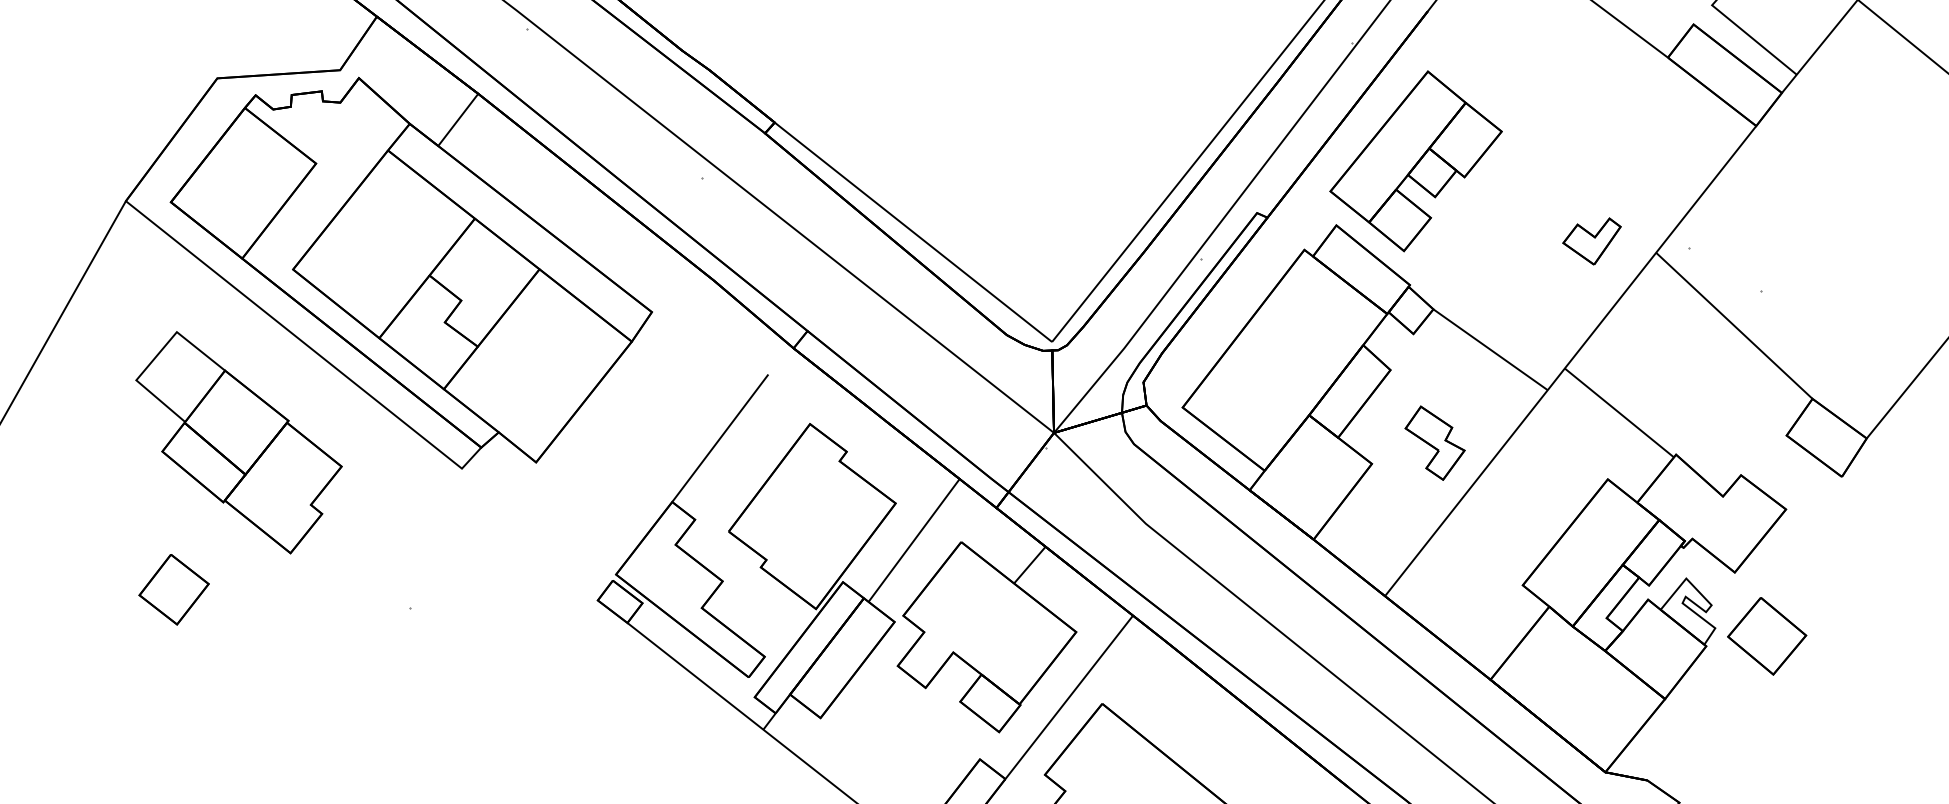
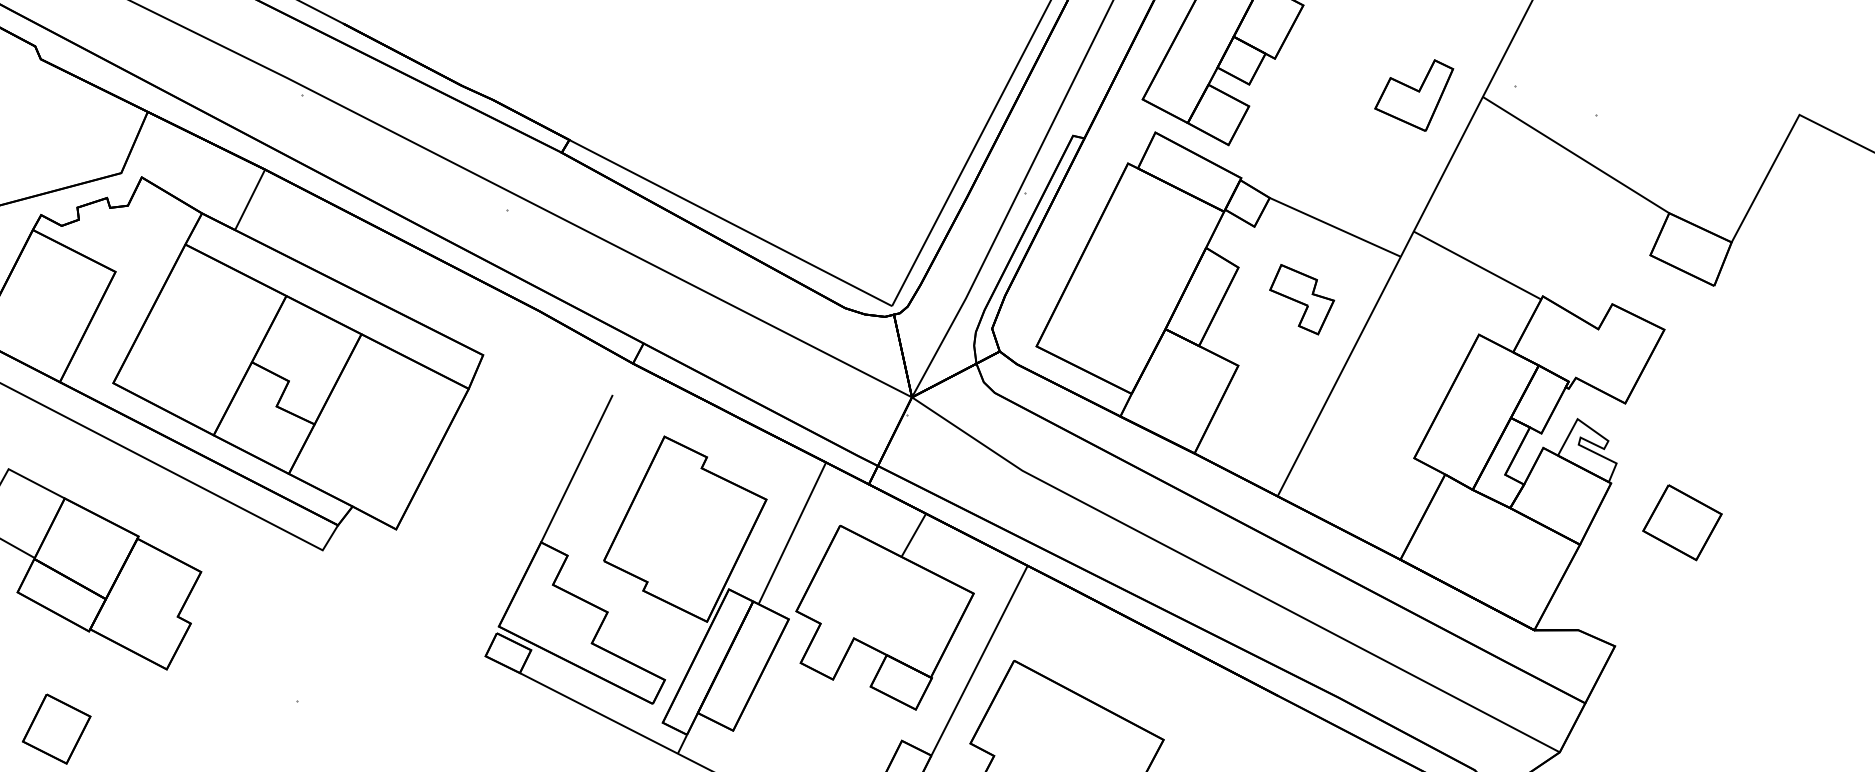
part: (1591, 241) -> (1415, 98), size x1.43
part: (1434, 442) -> (1302, 298), moved
part: (1767, 636) -> (1682, 522), moved

